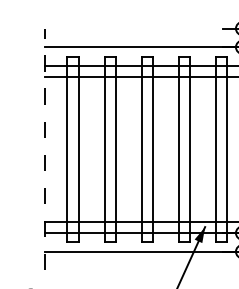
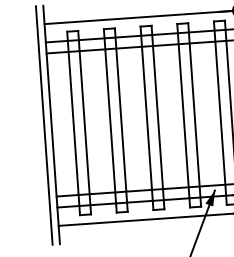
line: (37, 149) -> (44, 125), added
line: (45, 149) -> (52, 124), dashed -> solid

